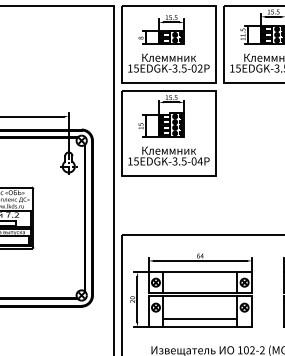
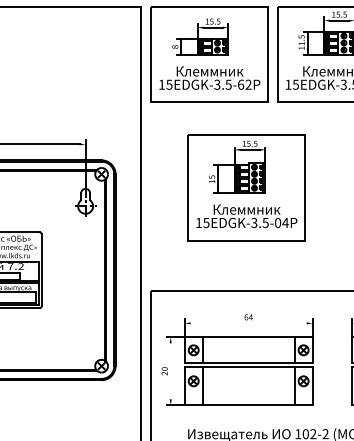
text: (194, 68) -> (241, 84), 15EDGK-3.5-02P -> 15EDGK-3.5-62P
part: (168, 132) -> (246, 187), moved
line: (200, 261) -> (248, 323), removed
line: (137, 299) -> (170, 371), removed
line: (200, 319) -> (248, 395), removed

